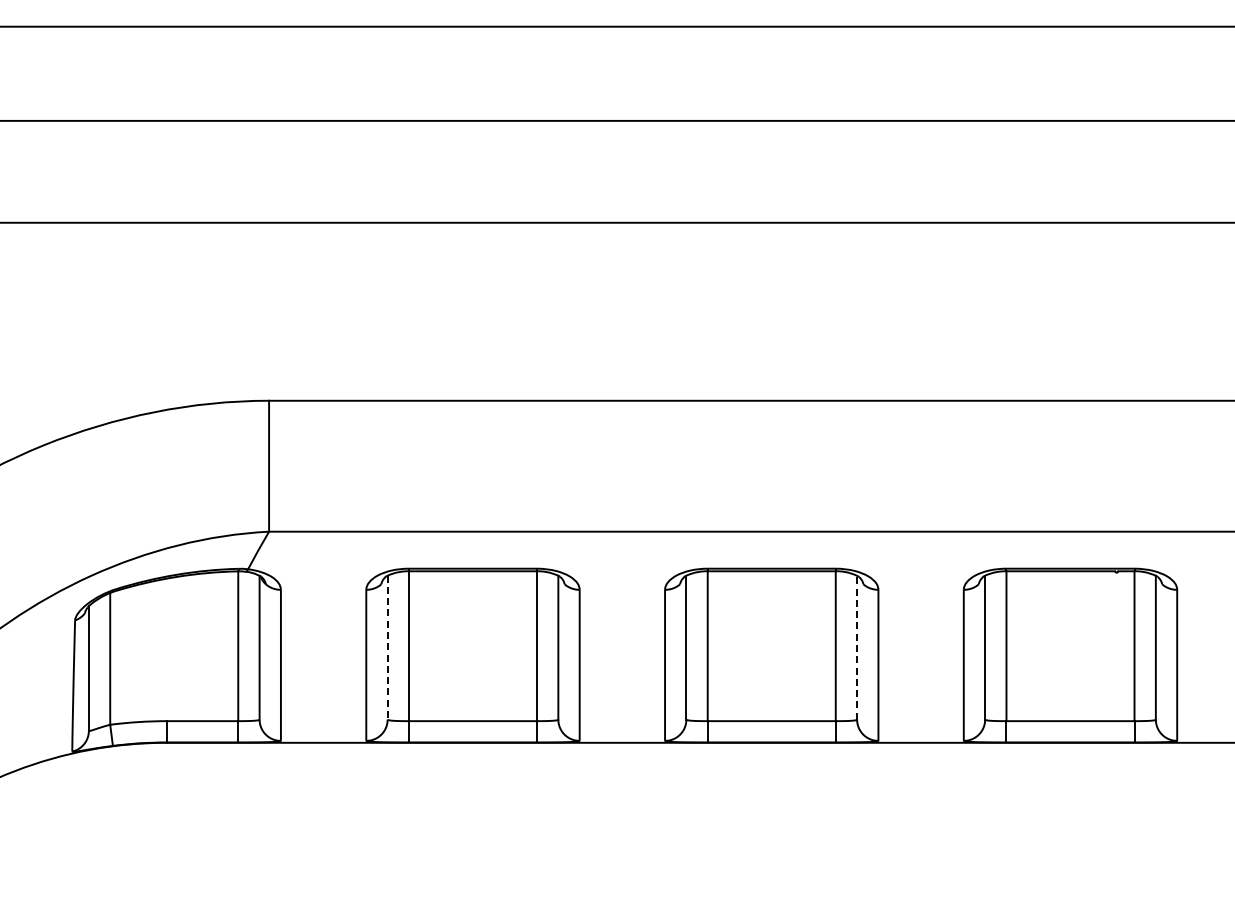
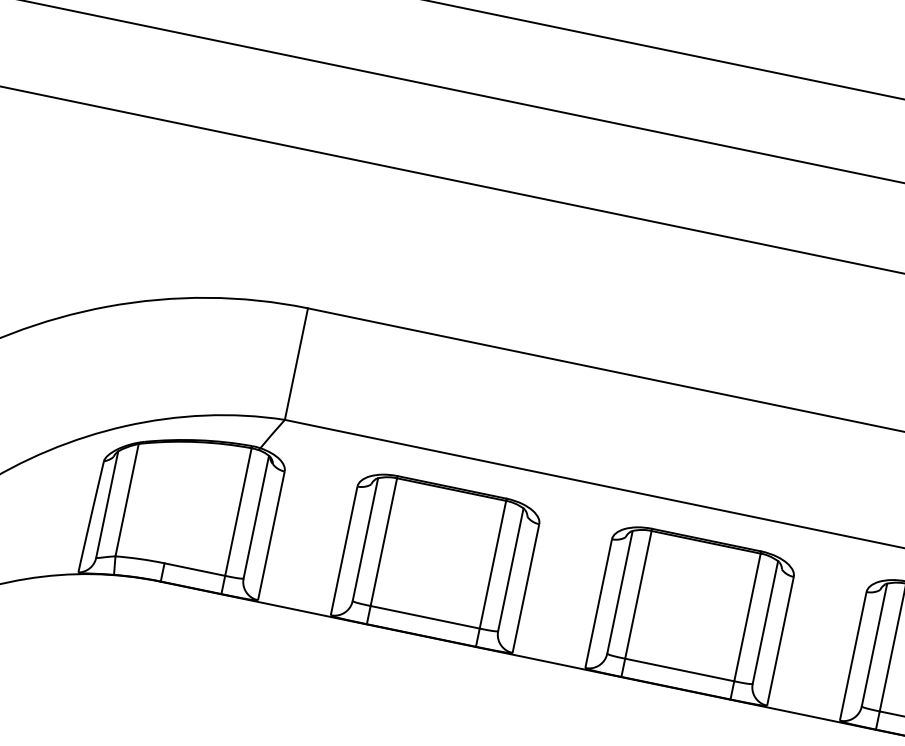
line: (387, 647) -> (365, 539), dashed -> solid
line: (857, 647) -> (765, 622), dashed -> solid

